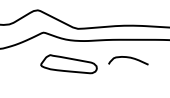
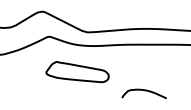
curve: (128, 58) -> (144, 91), moved

